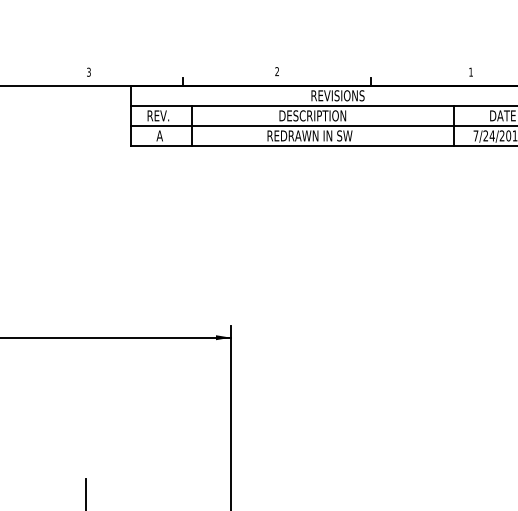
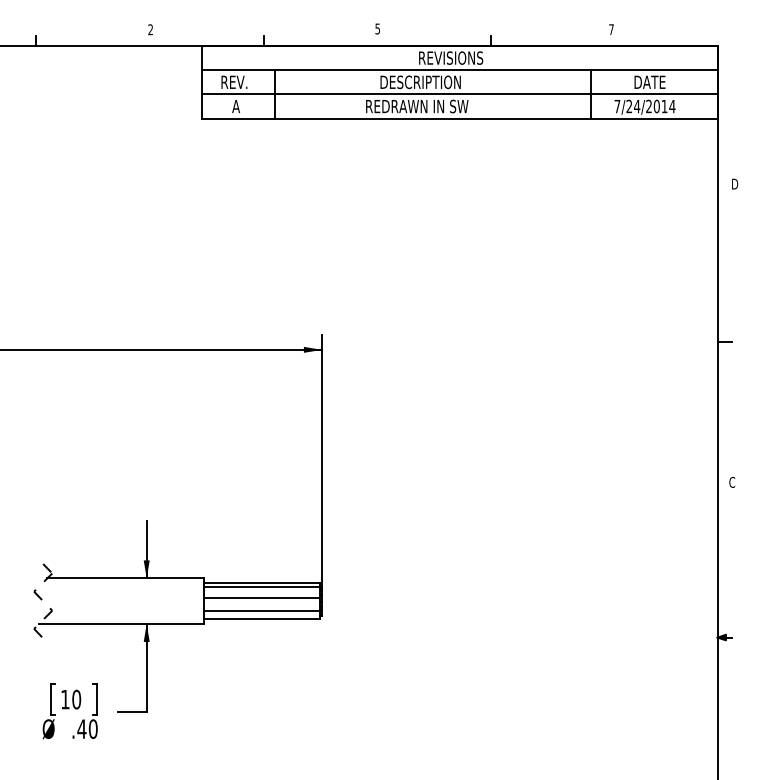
text: (277, 71) -> (377, 28), 2 -> 5
text: (88, 72) -> (150, 30), 3 -> 2
text: (471, 72) -> (611, 29), 1 -> 7

